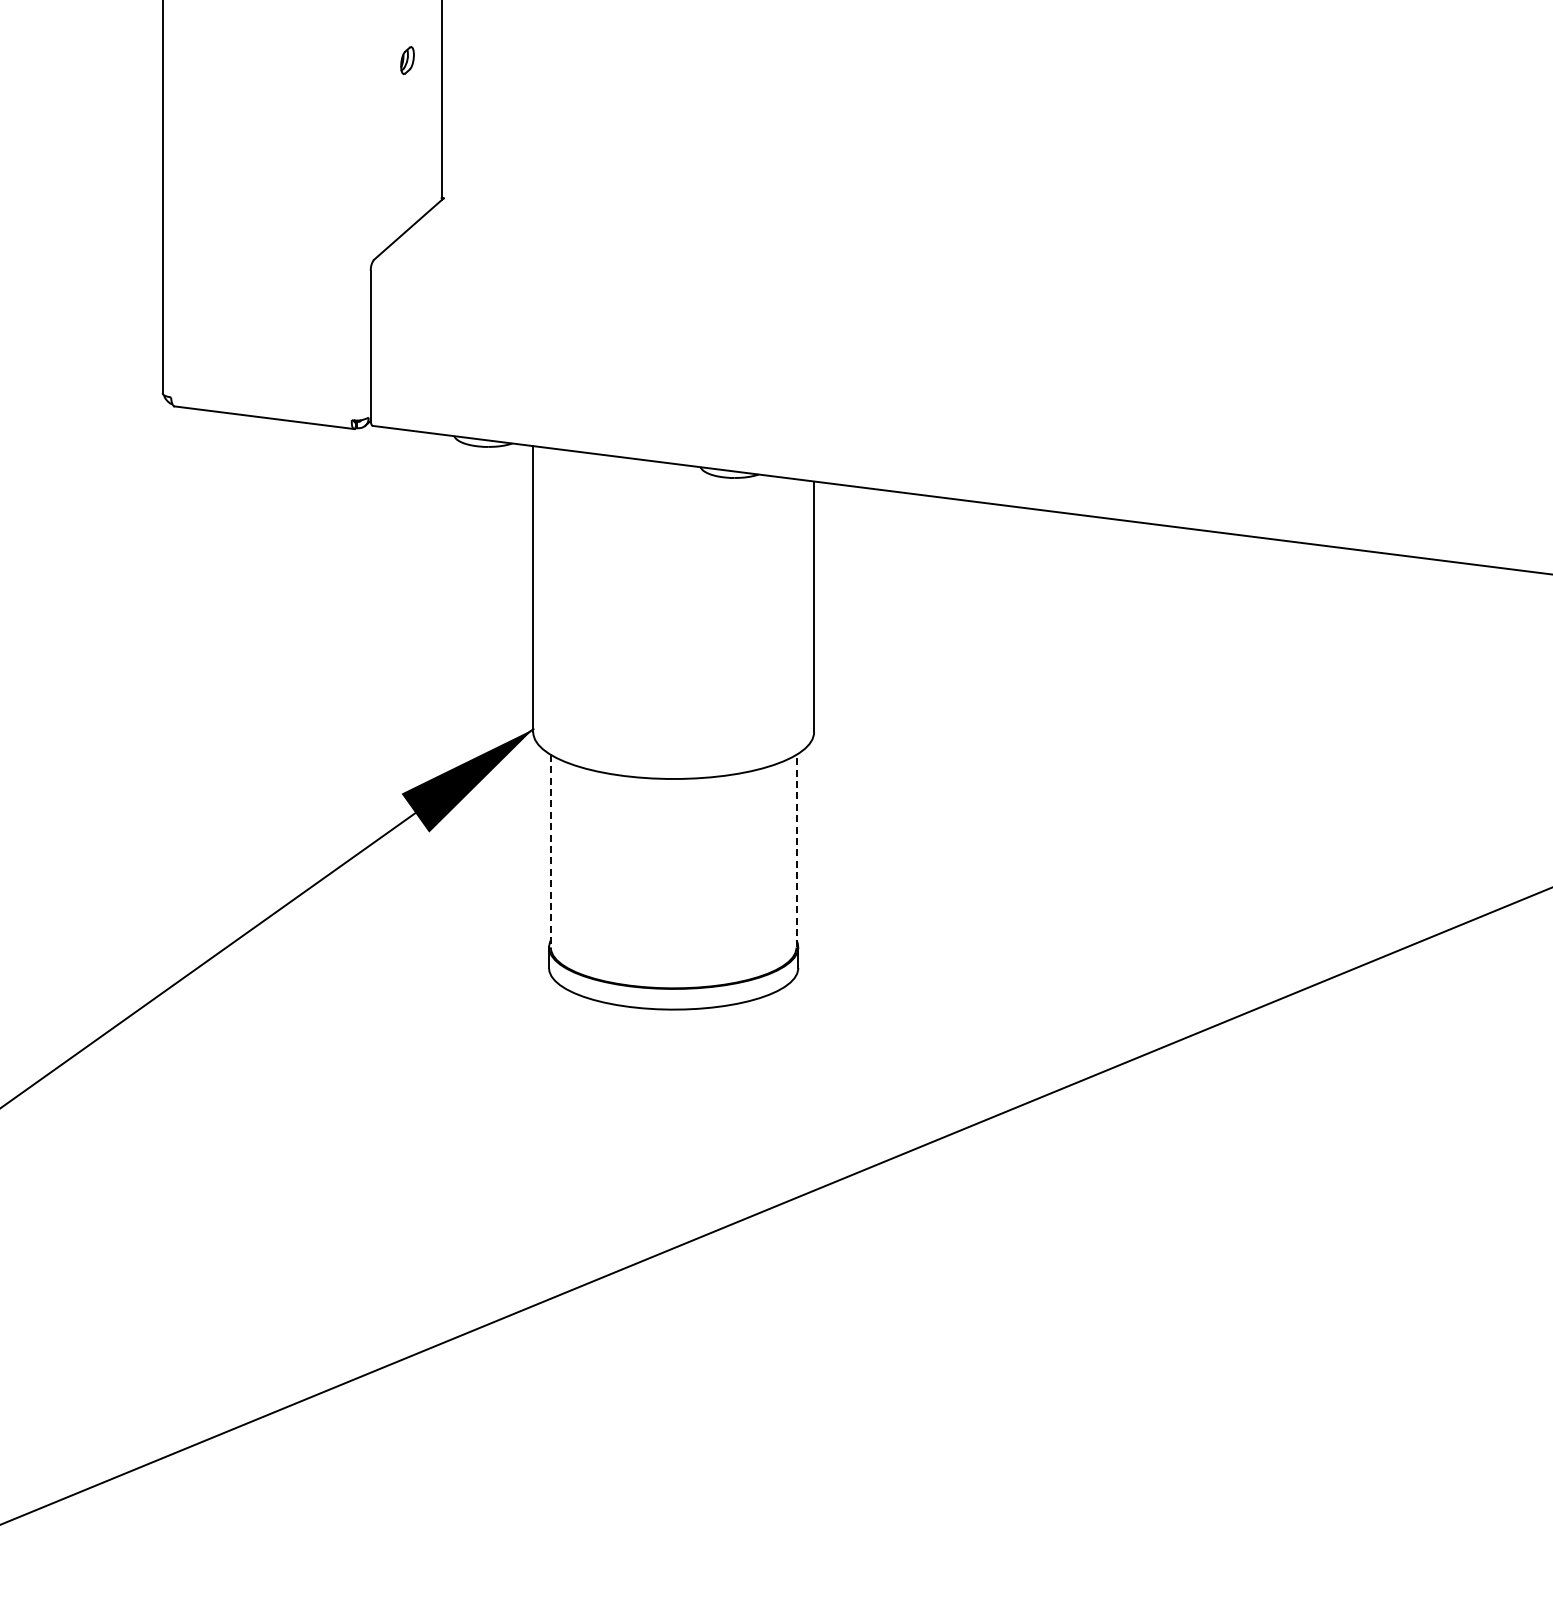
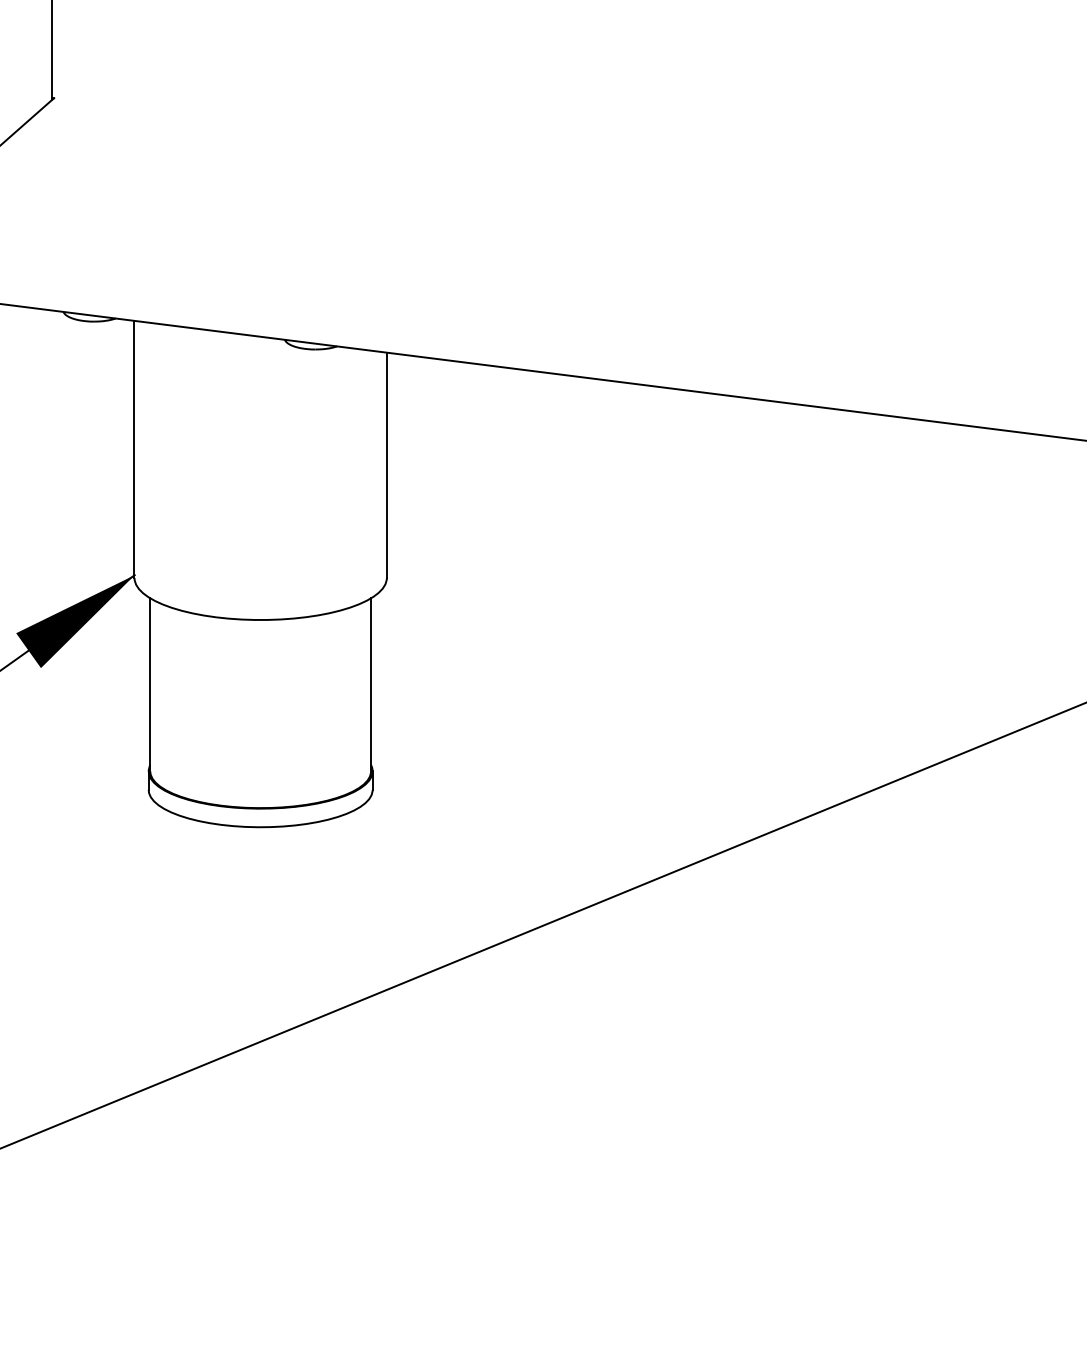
line: (796, 850) -> (371, 684), dashed -> solid
line: (550, 851) -> (149, 685), dashed -> solid

